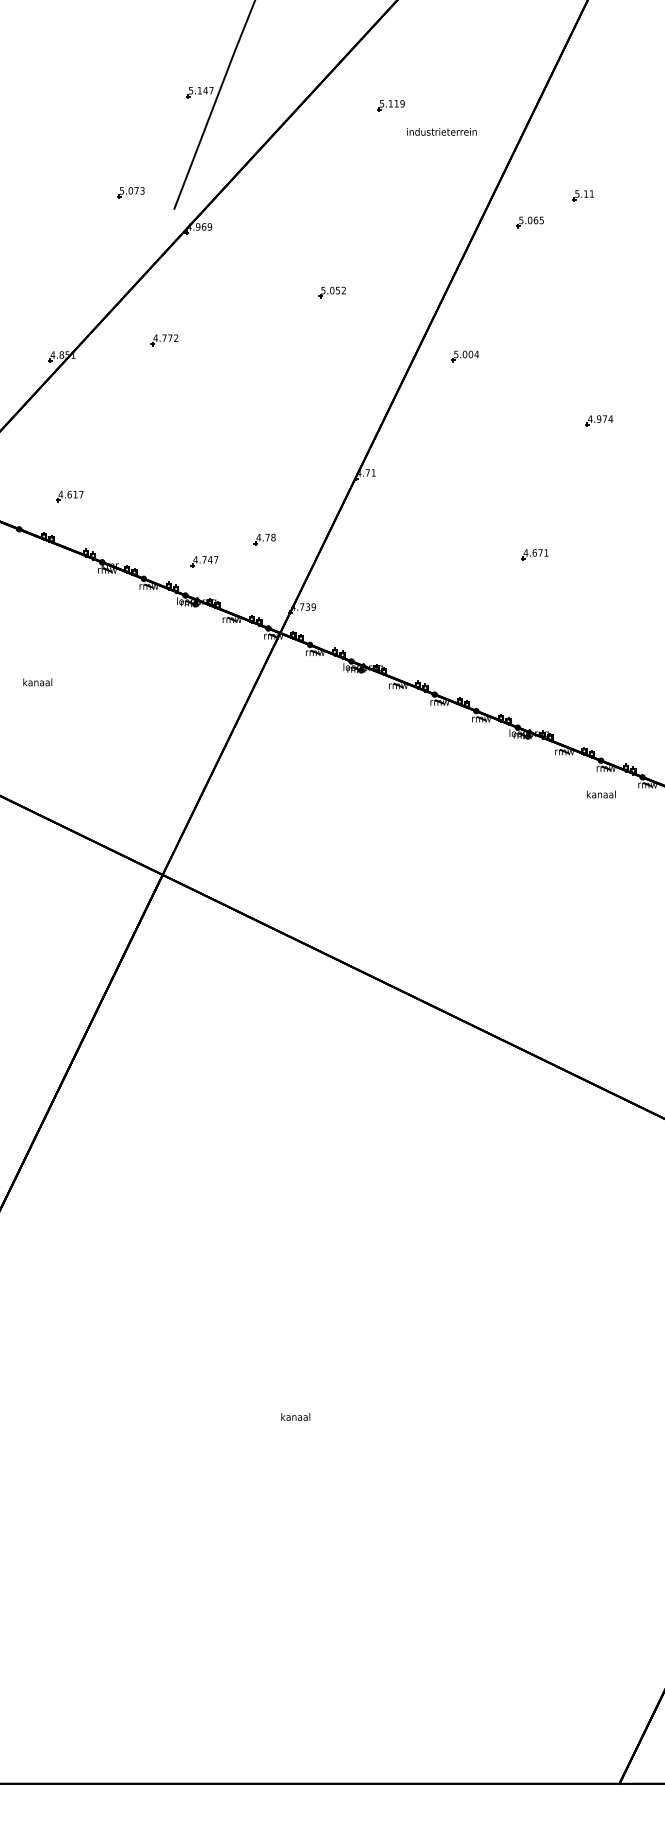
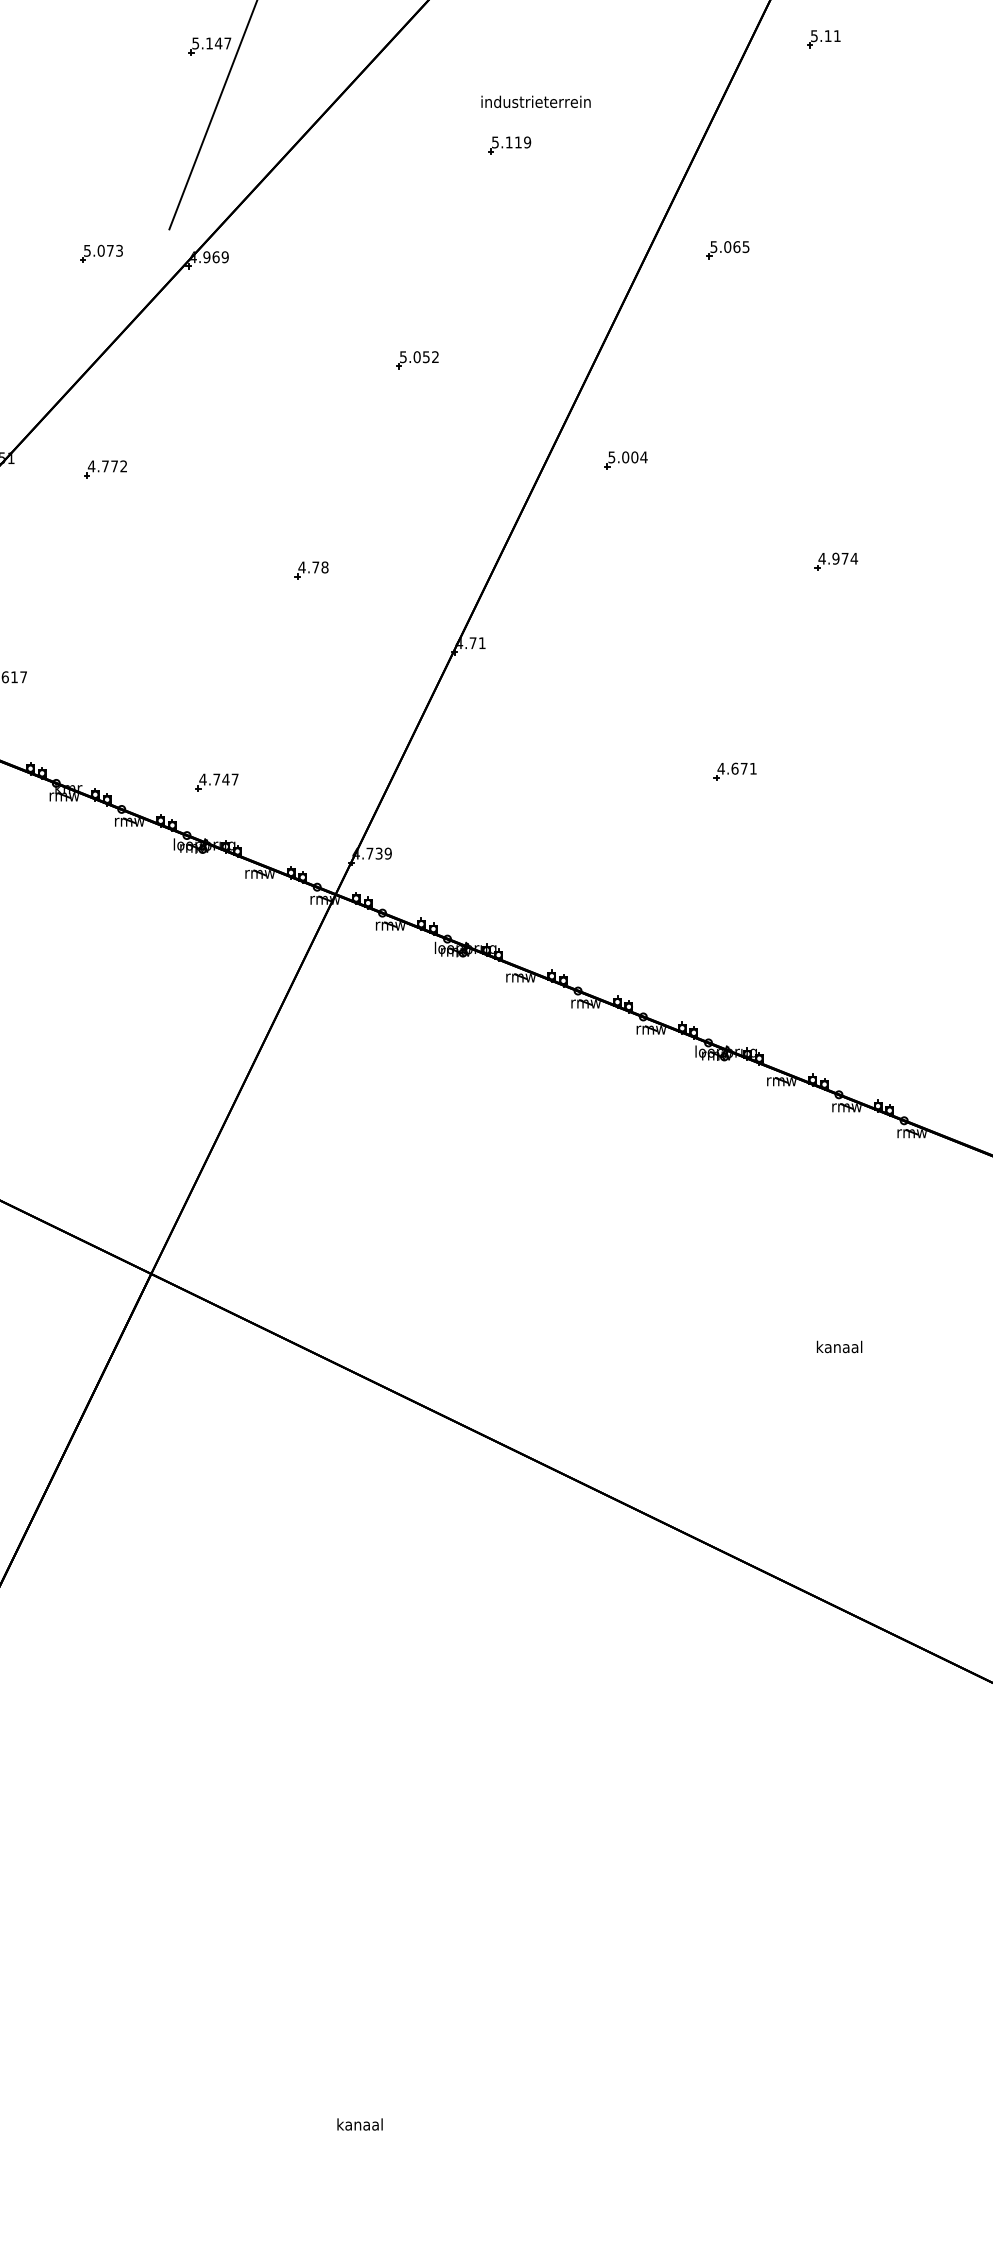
part: (390, 105) -> (508, 145), moved
text: (441, 131) -> (535, 101), moved
part: (130, 192) -> (100, 253), moved
part: (582, 195) -> (822, 38), moved
part: (164, 340) -> (105, 469), moved
part: (264, 539) -> (310, 570), moved
text: (601, 794) -> (839, 1347), moved

